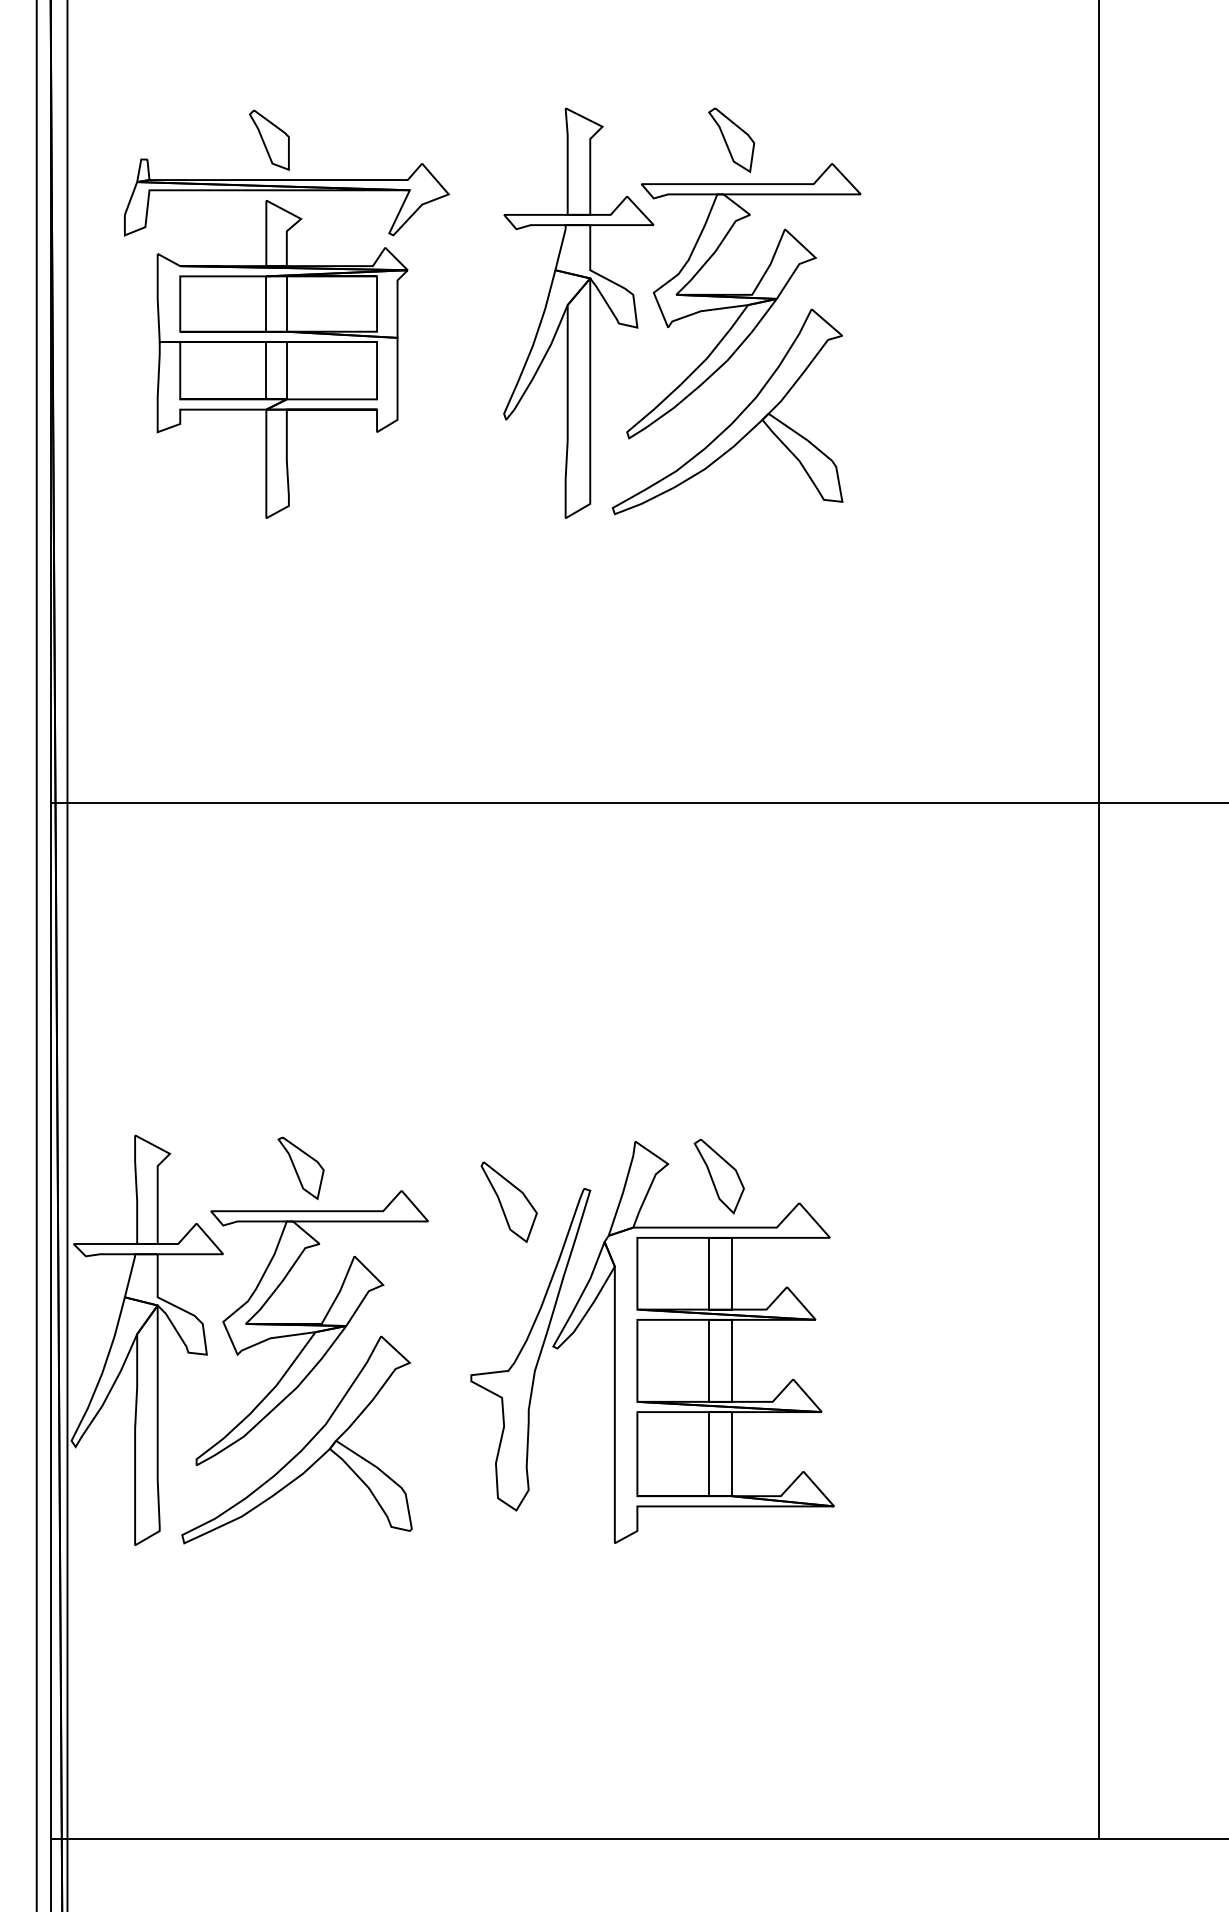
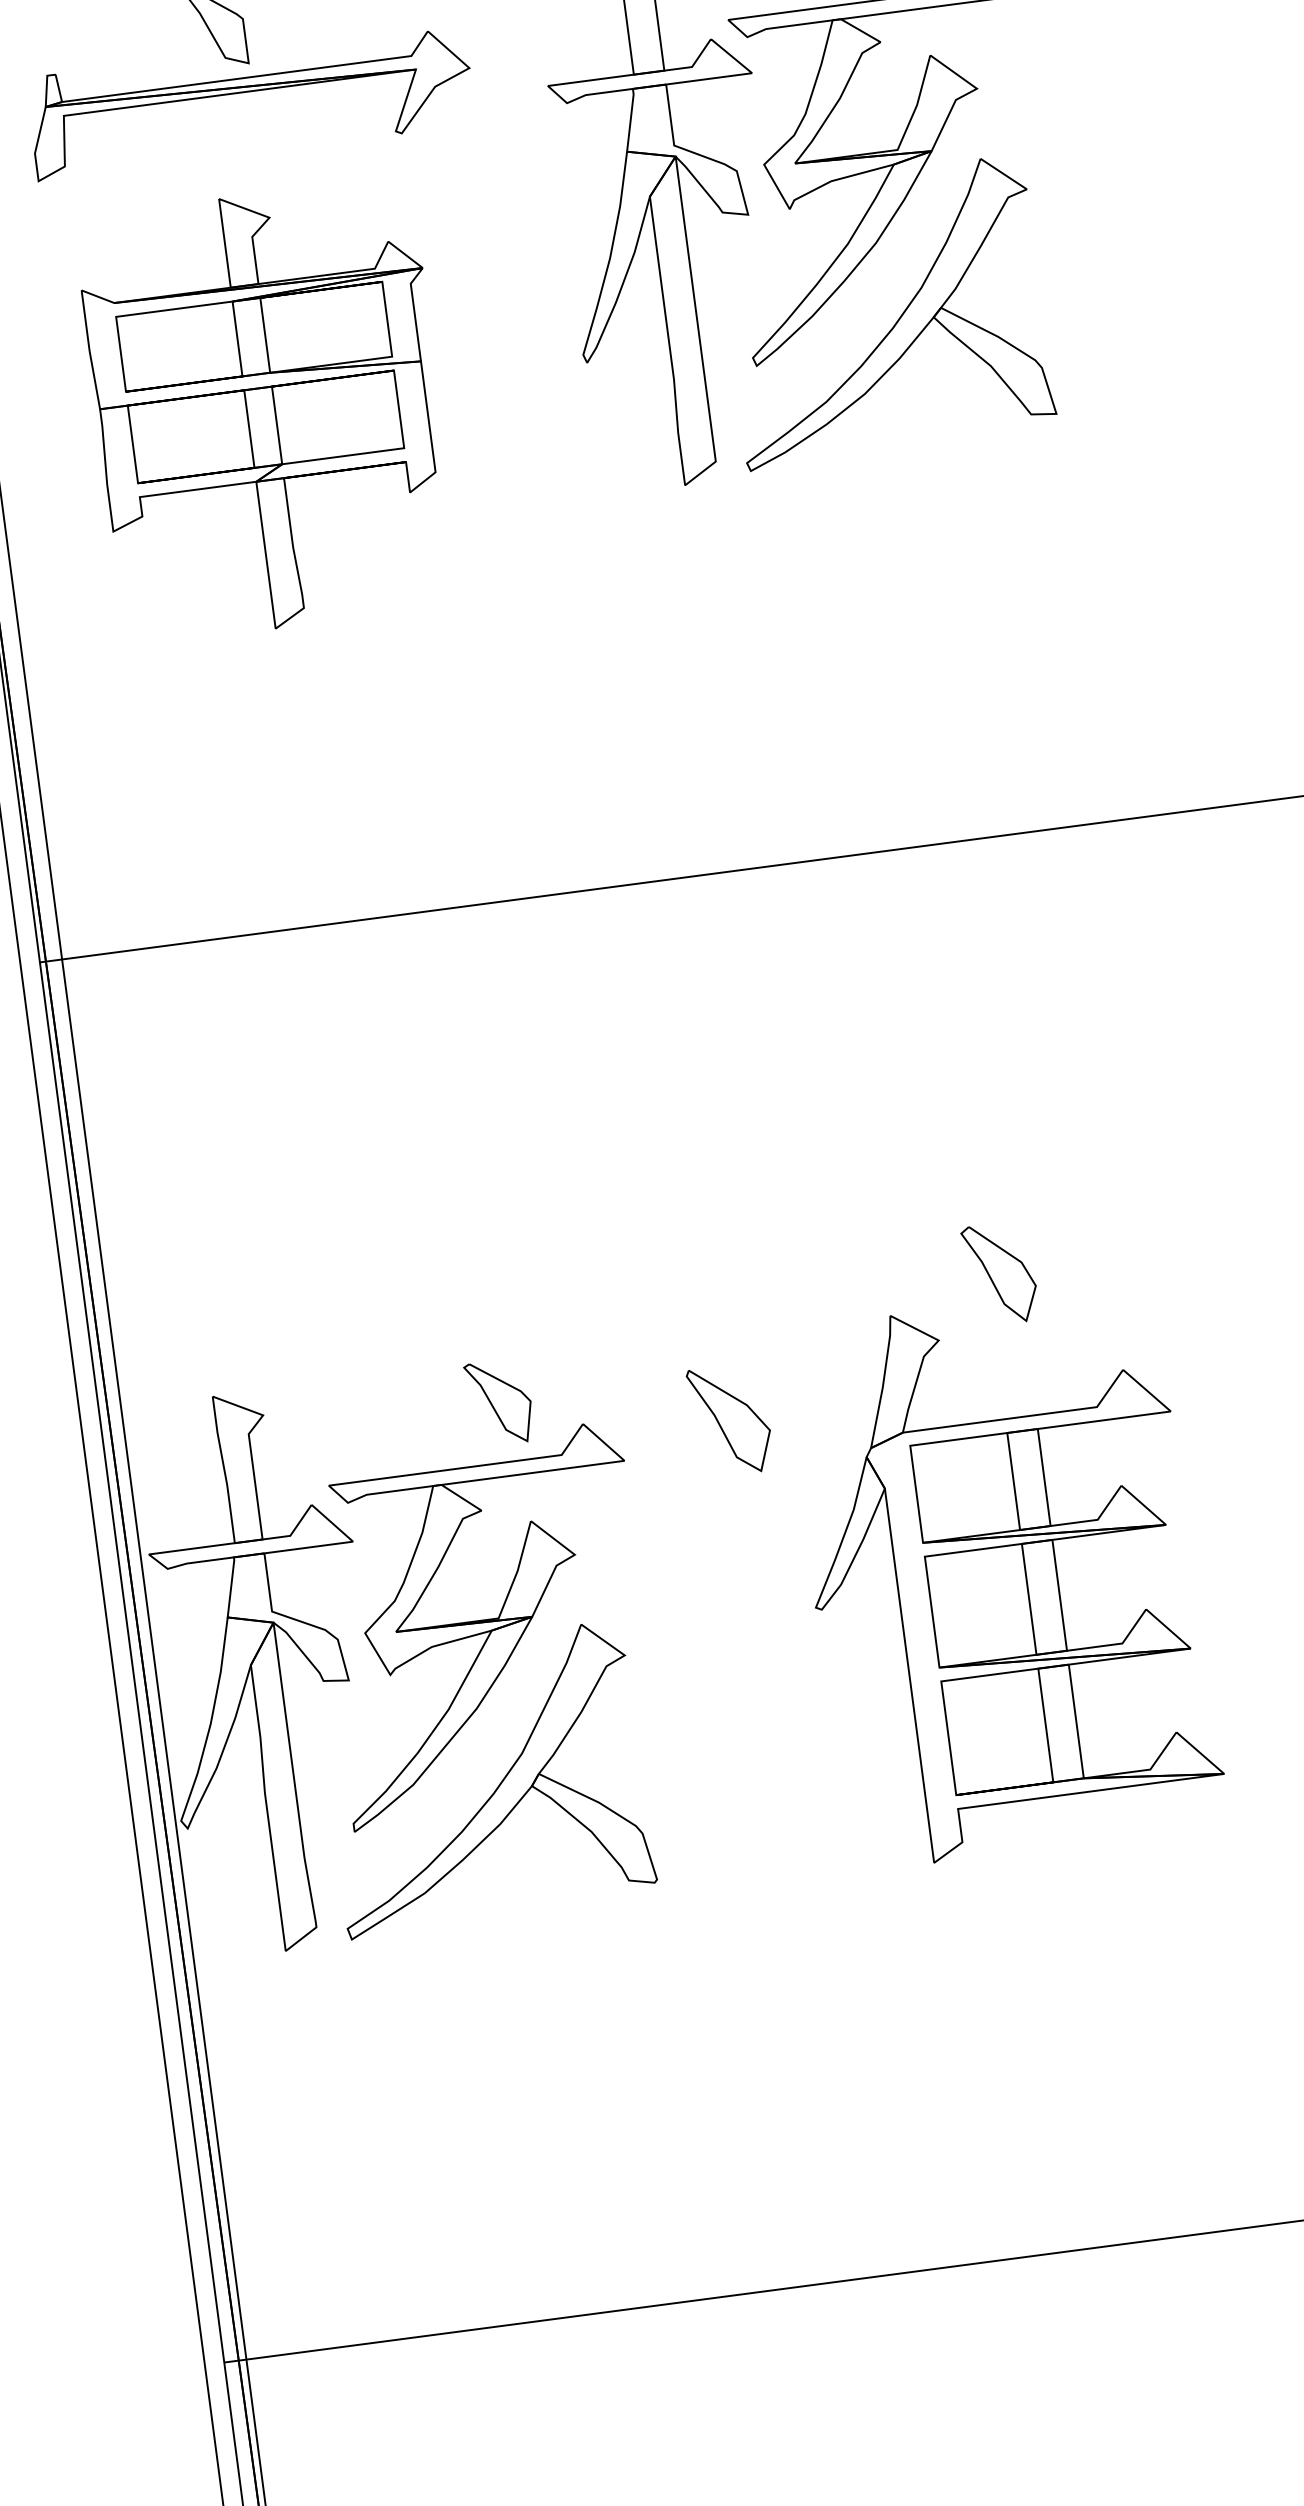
part: (282, 359) -> (269, 411), moved
part: (300, 1168) -> (498, 1403), moved
part: (718, 1176) -> (999, 1273), moved
part: (530, 1349) -> (785, 1615), removed

